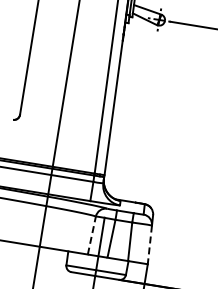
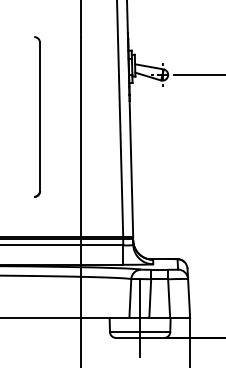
line: (92, 235) -> (130, 298), dashed -> solid
line: (150, 245) -> (189, 299), dashed -> solid

